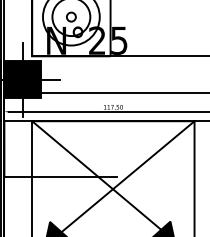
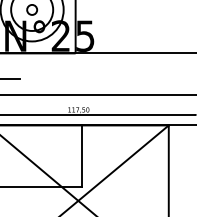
line: (116, 149) -> (82, 156), added

